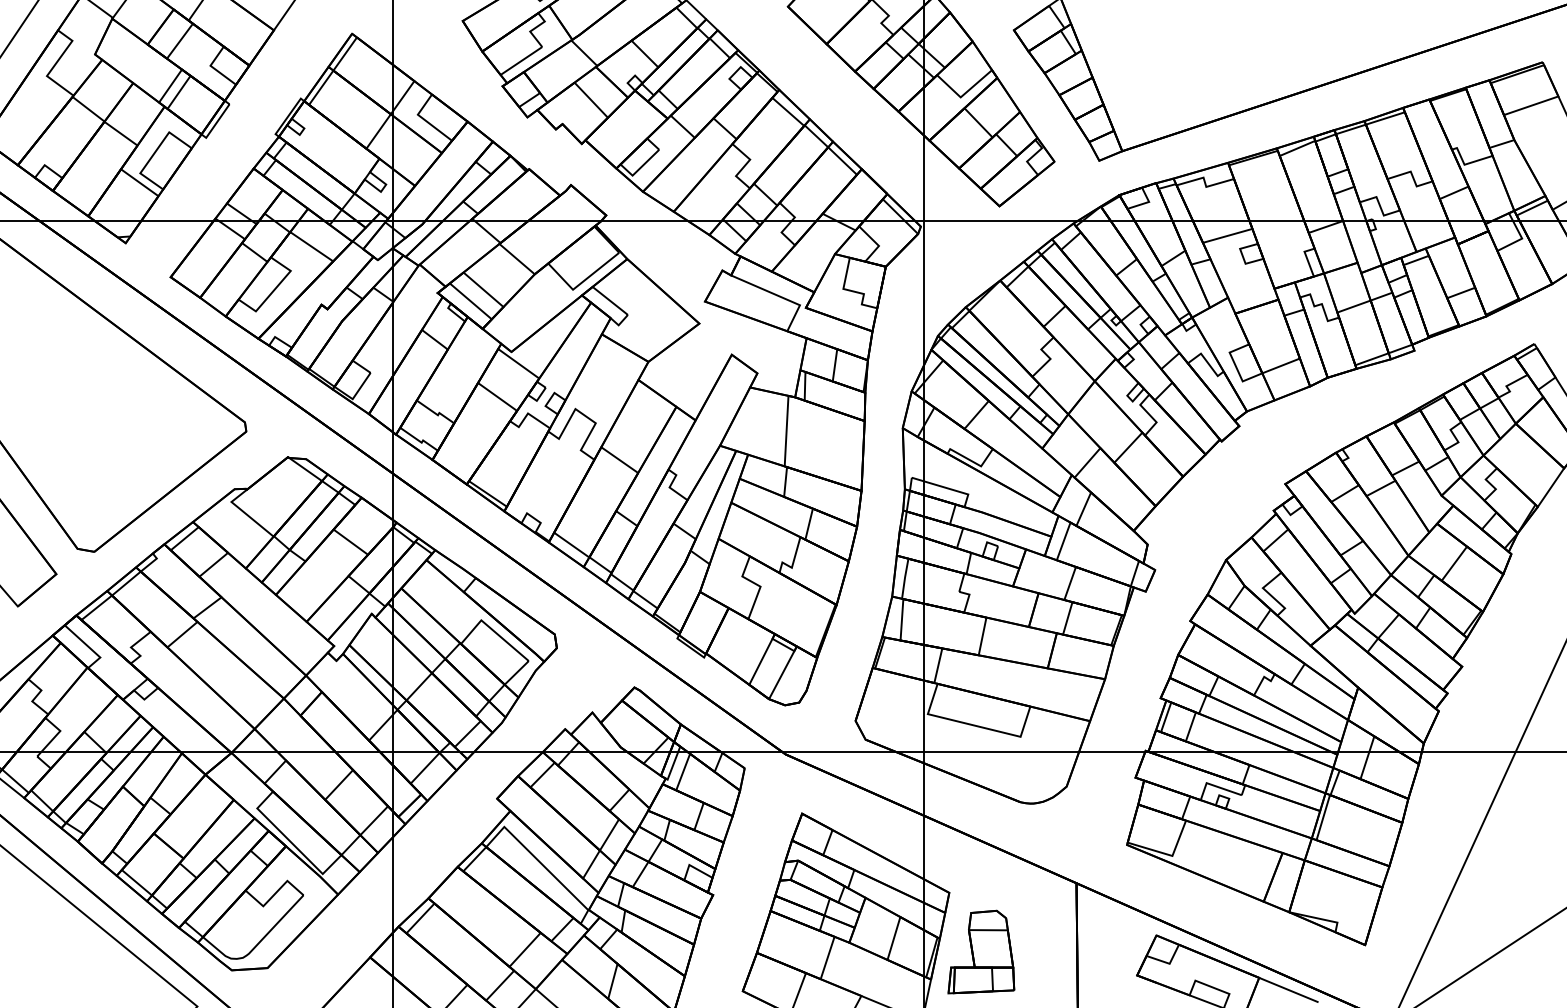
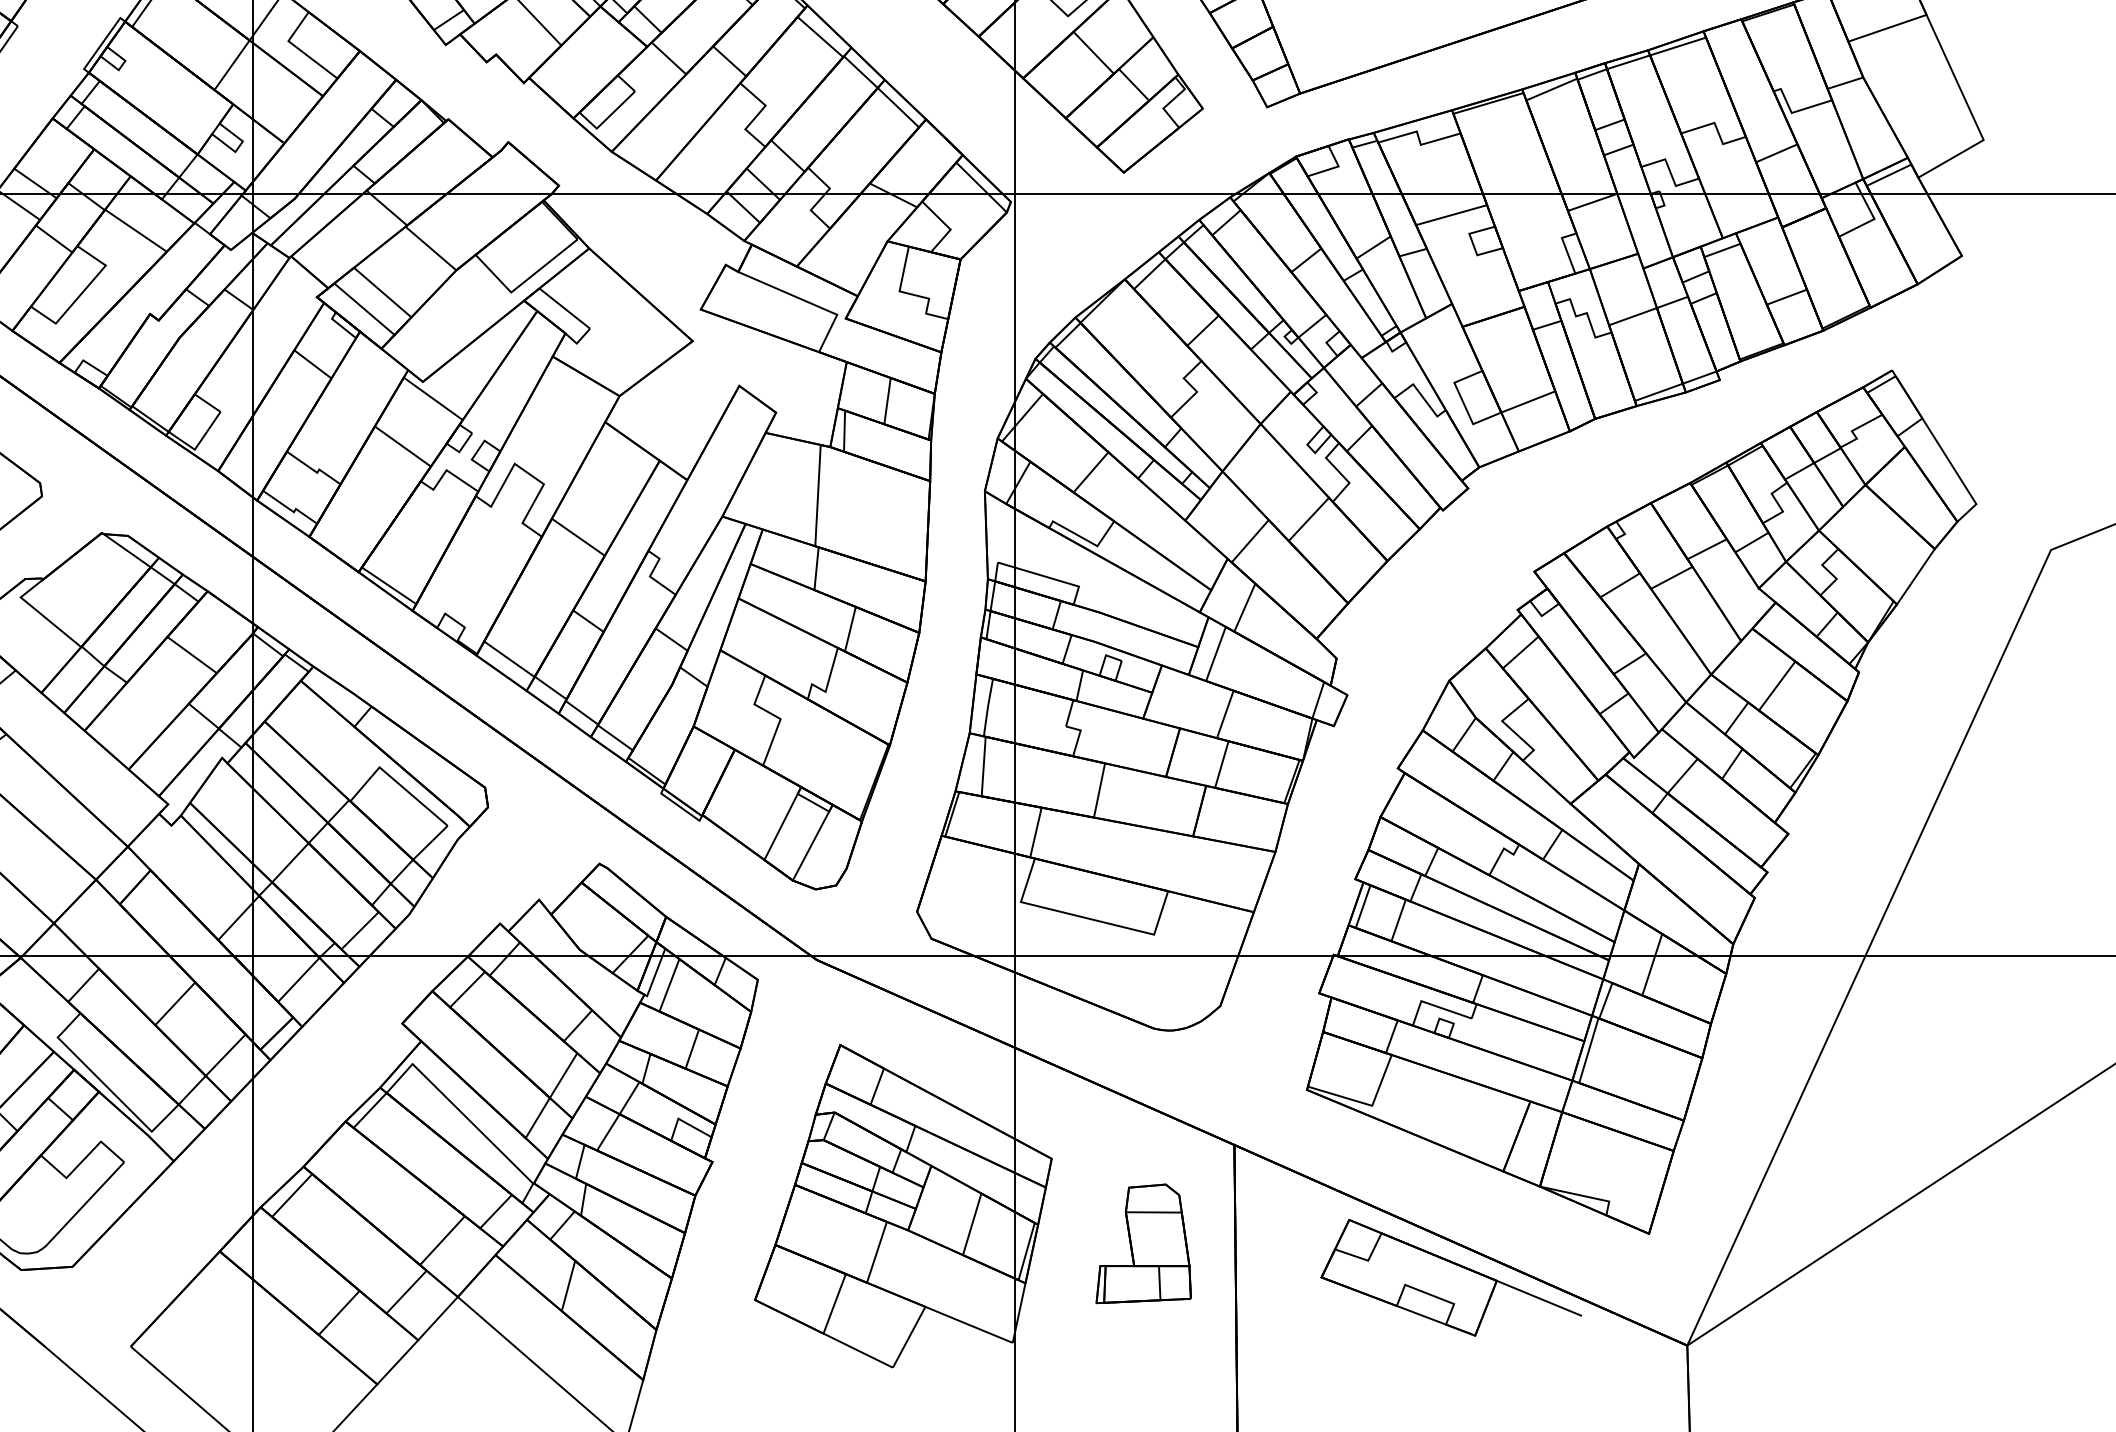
part: (981, 951) -> (1143, 1242), moved

